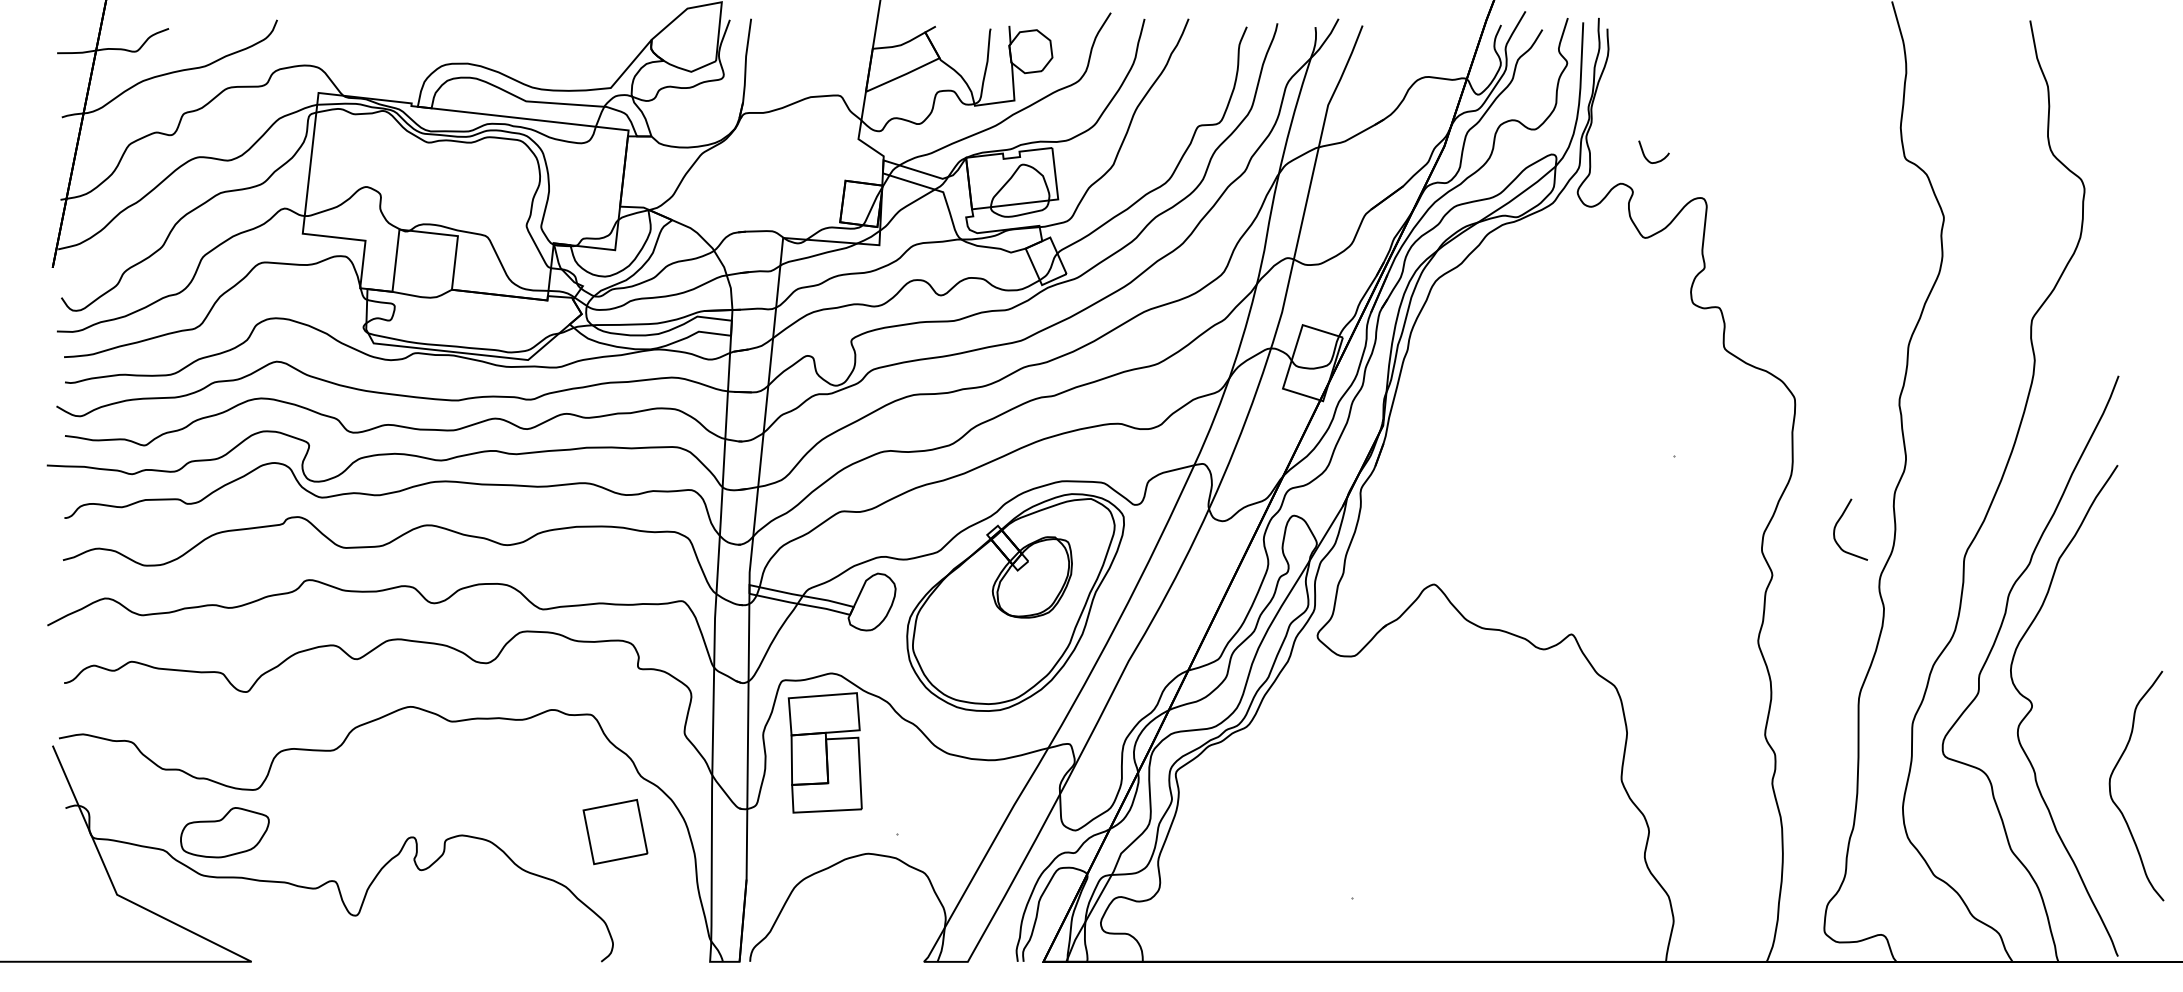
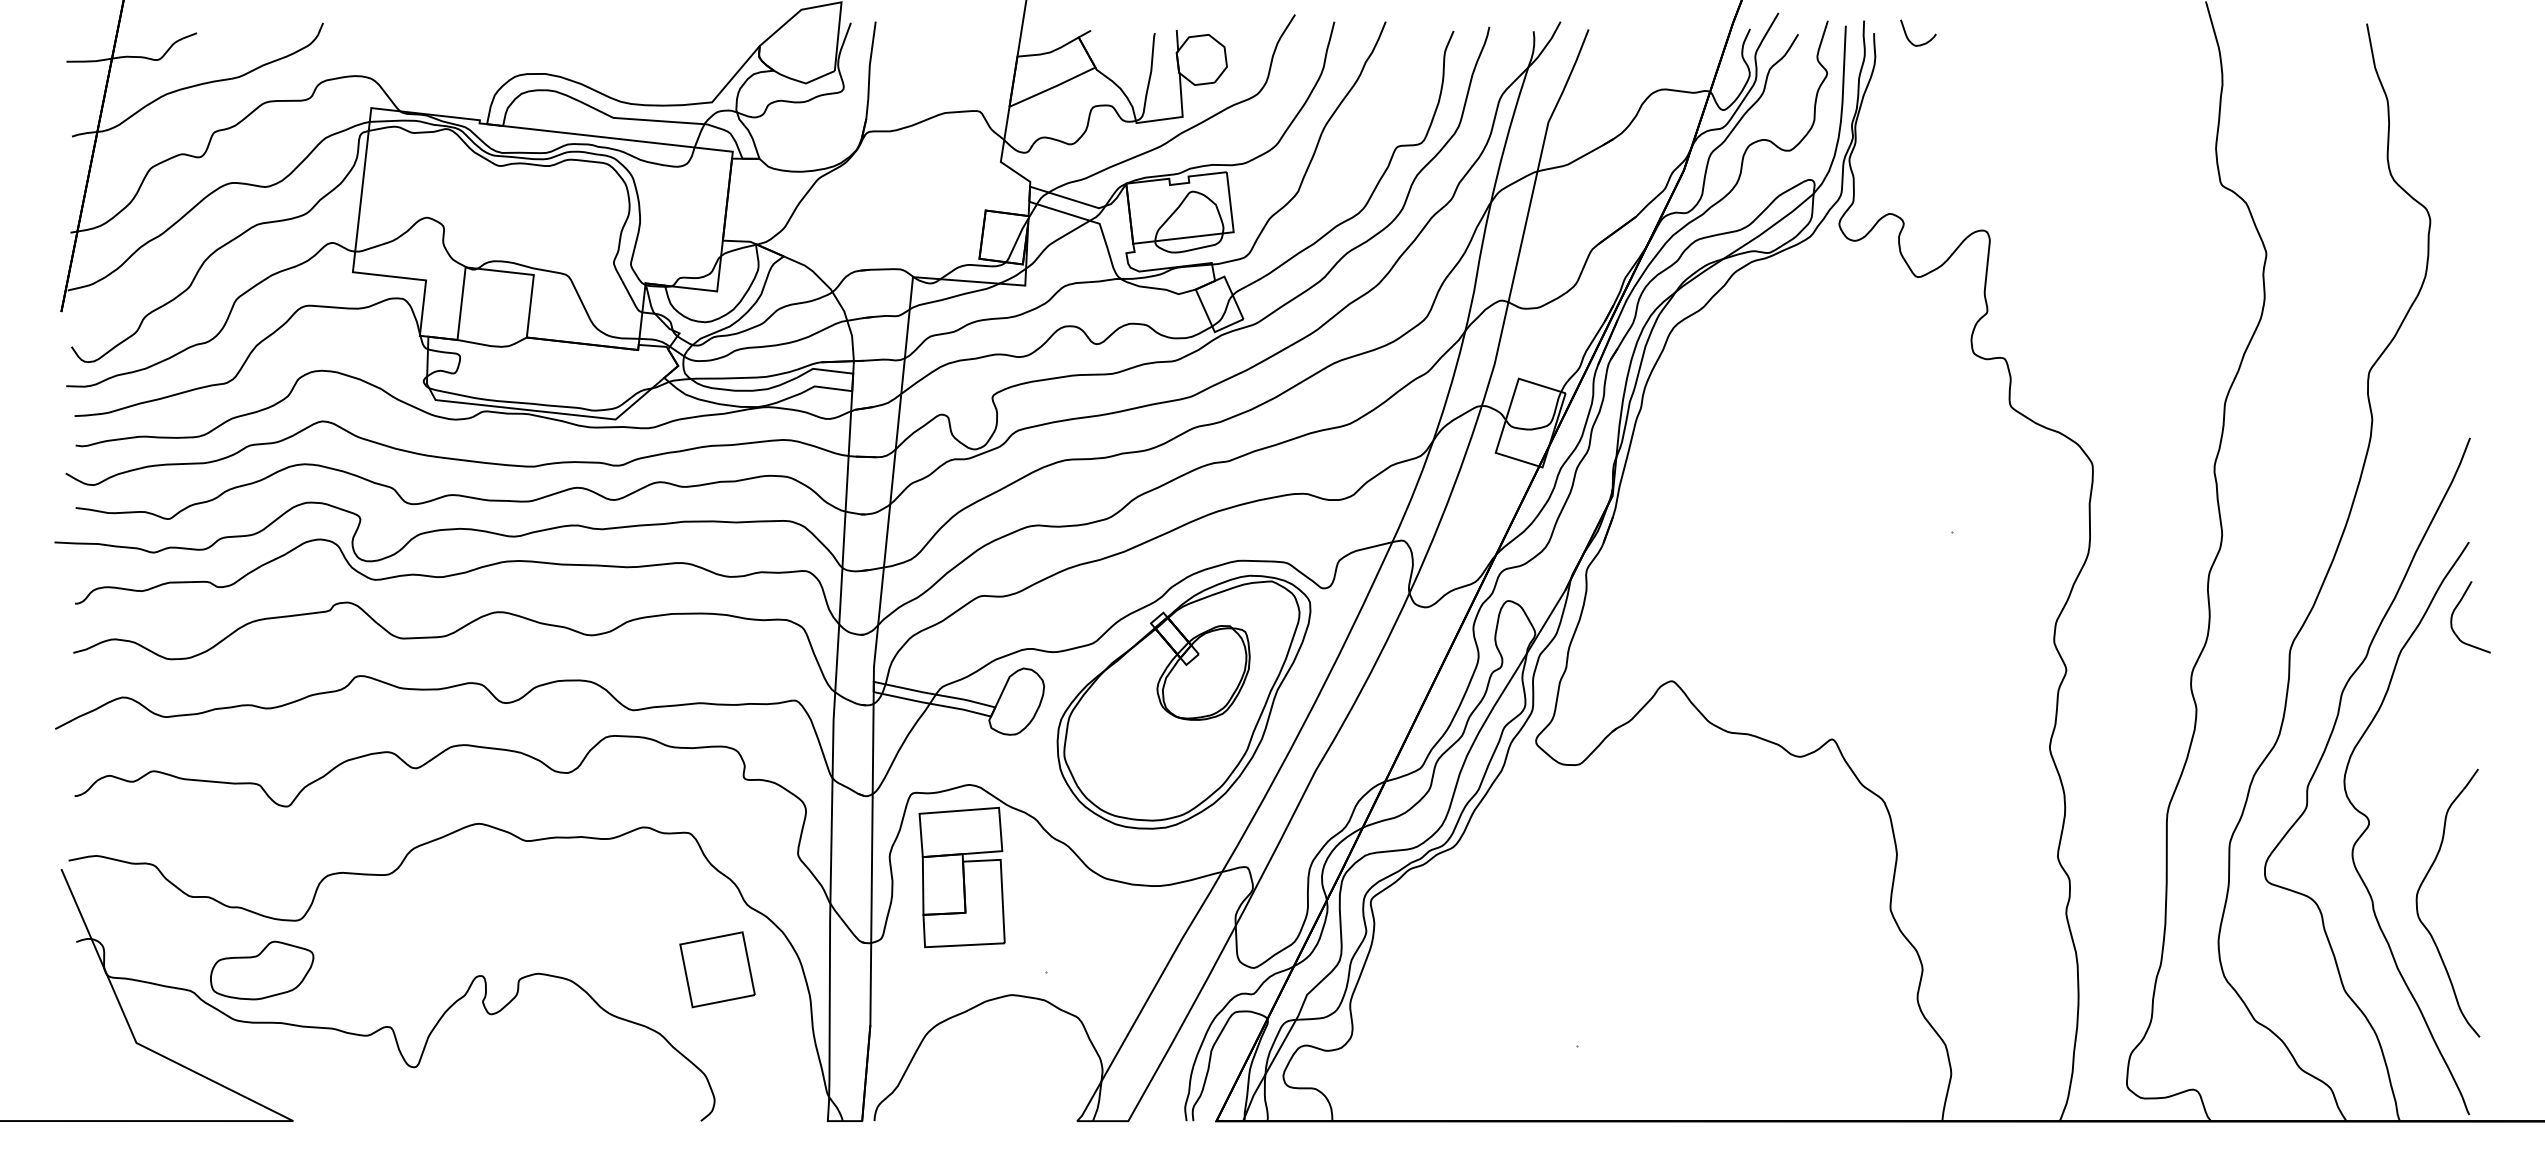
curve: (1645, 155) -> (1908, 37), moved
curve: (1839, 521) -> (2457, 607), moved
curve: (2110, 785) -> (2417, 902), moved

